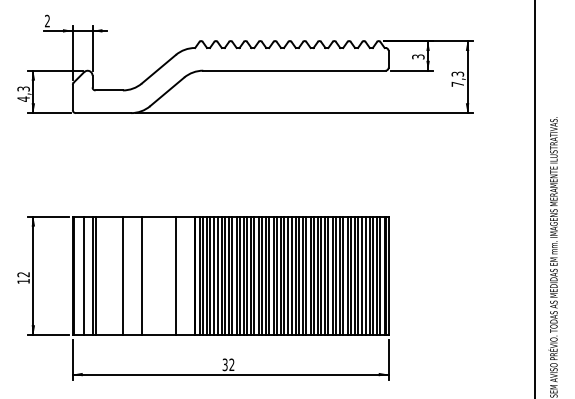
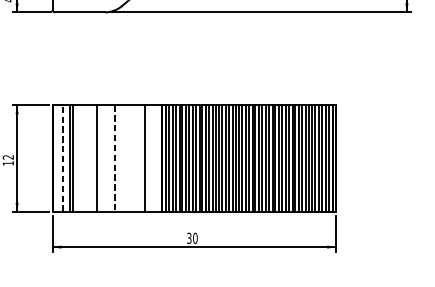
line: (84, 275) -> (63, 158), solid -> dashed
line: (141, 276) -> (114, 159), solid -> dashed
text: (231, 364) -> (194, 238), 32 -> 30

